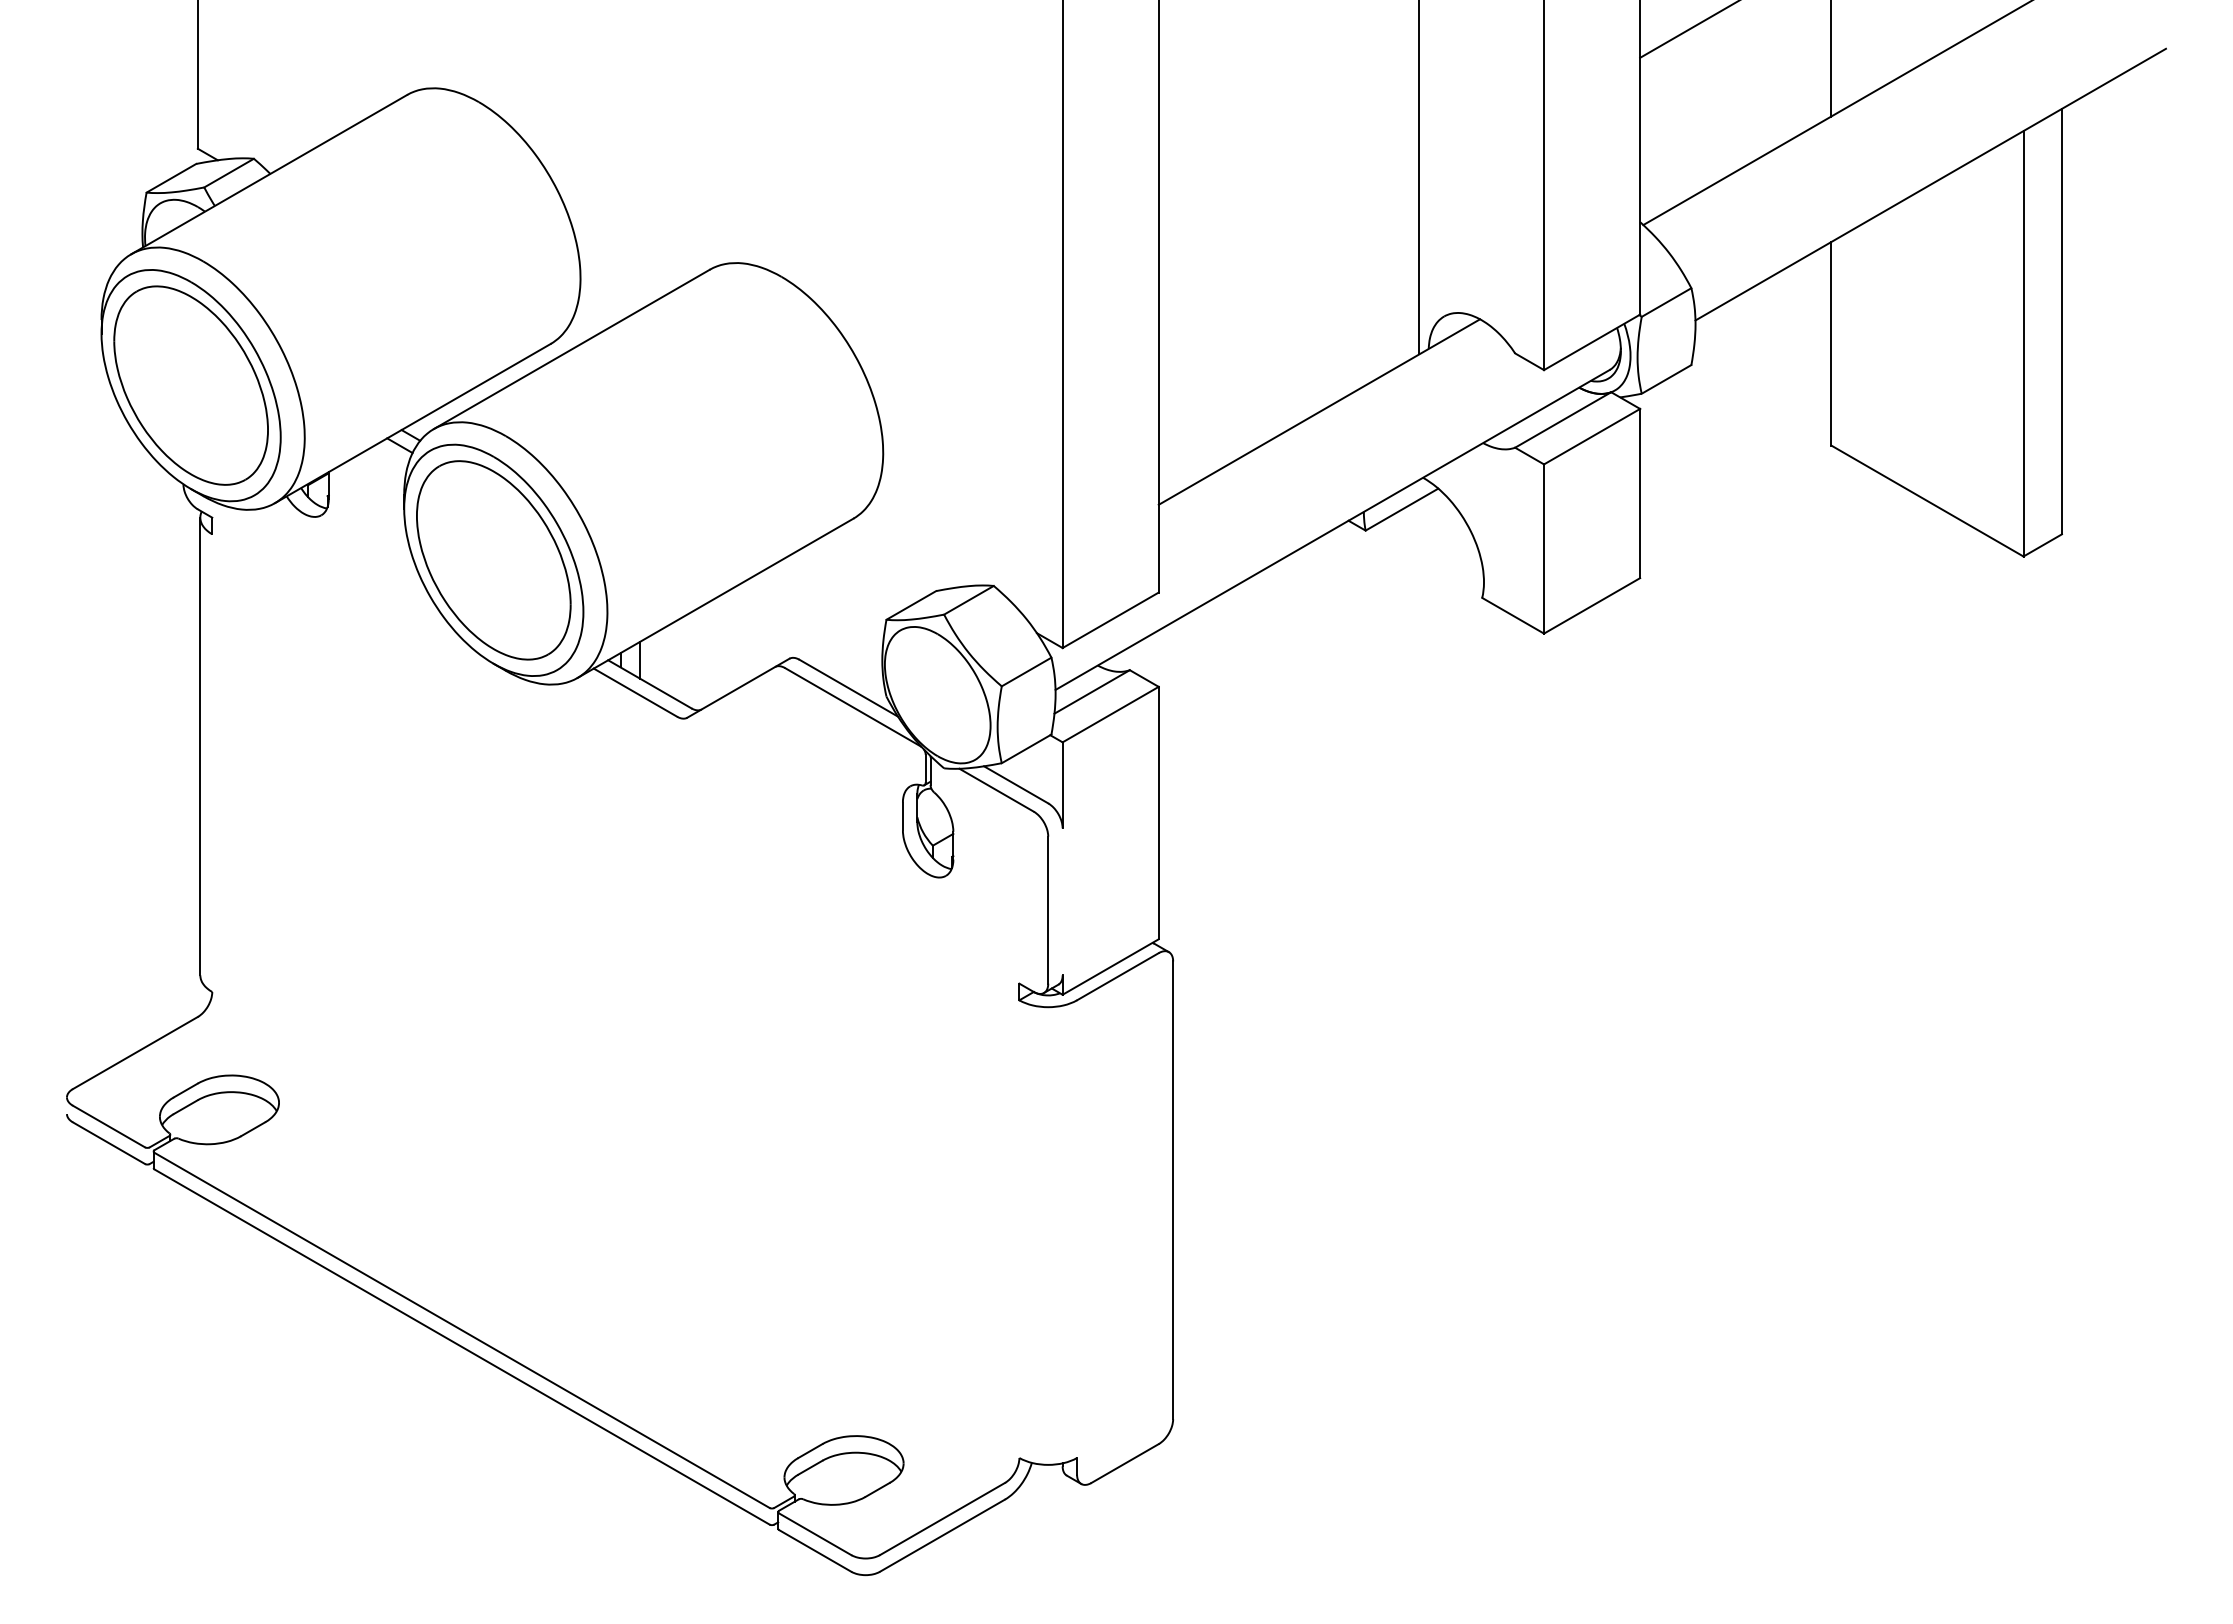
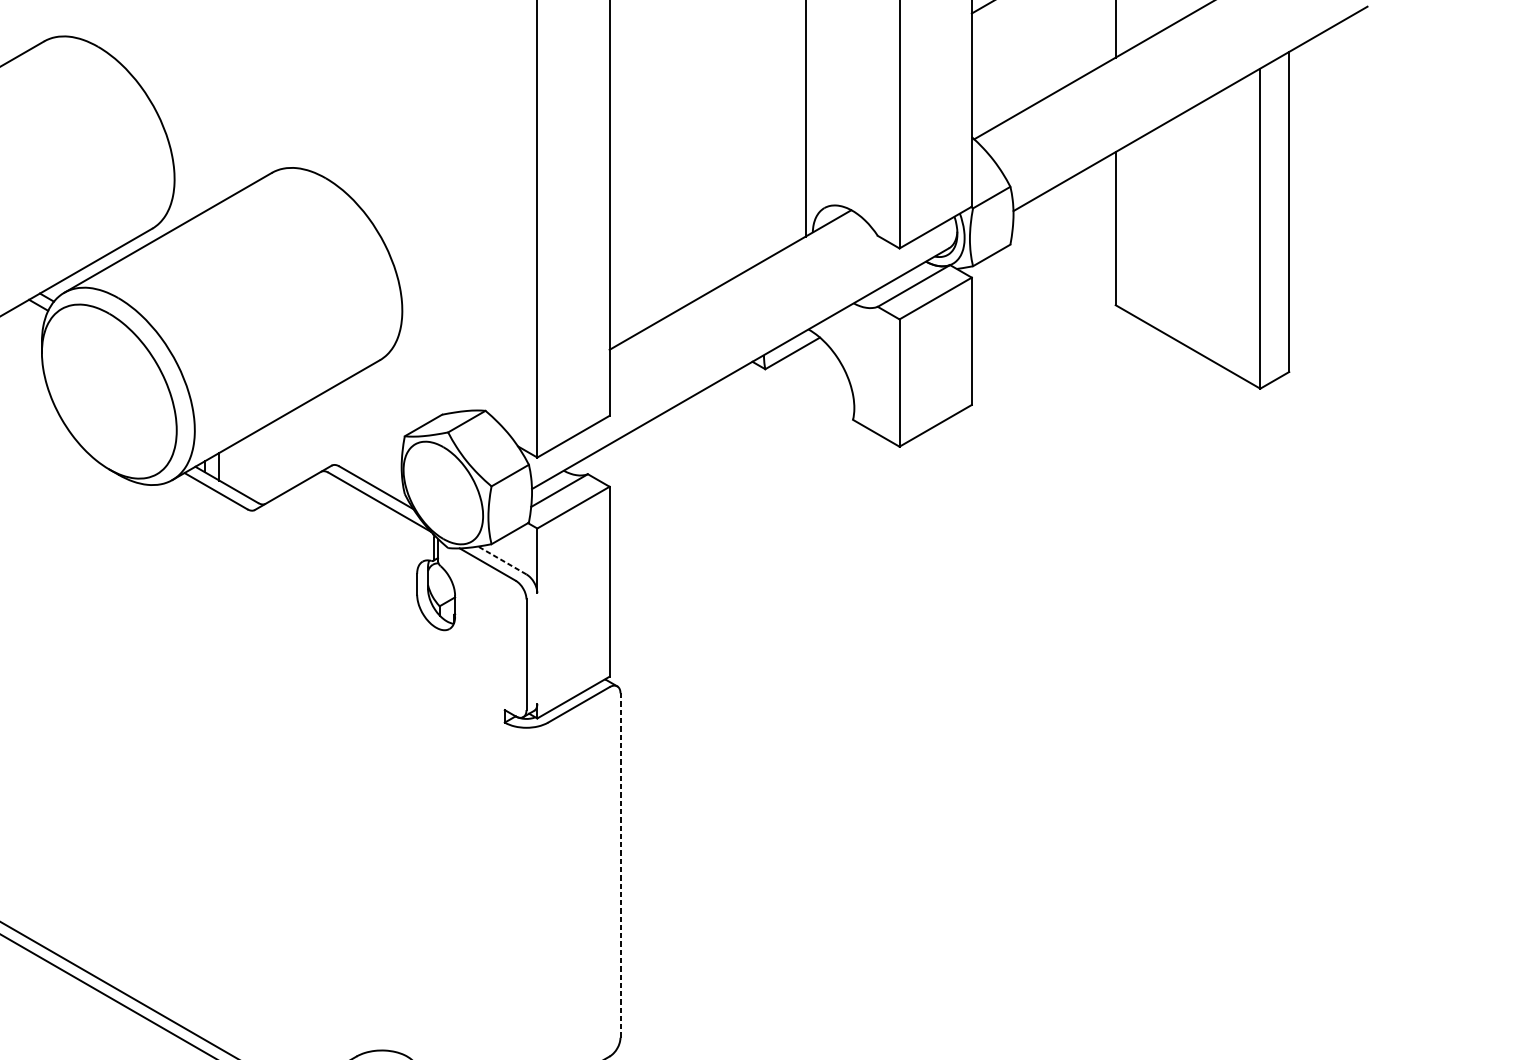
part: (493, 560) -> (109, 391), removed
line: (1015, 784) -> (501, 560), solid -> dashed
line: (1173, 1190) -> (620, 865), solid -> dashed

